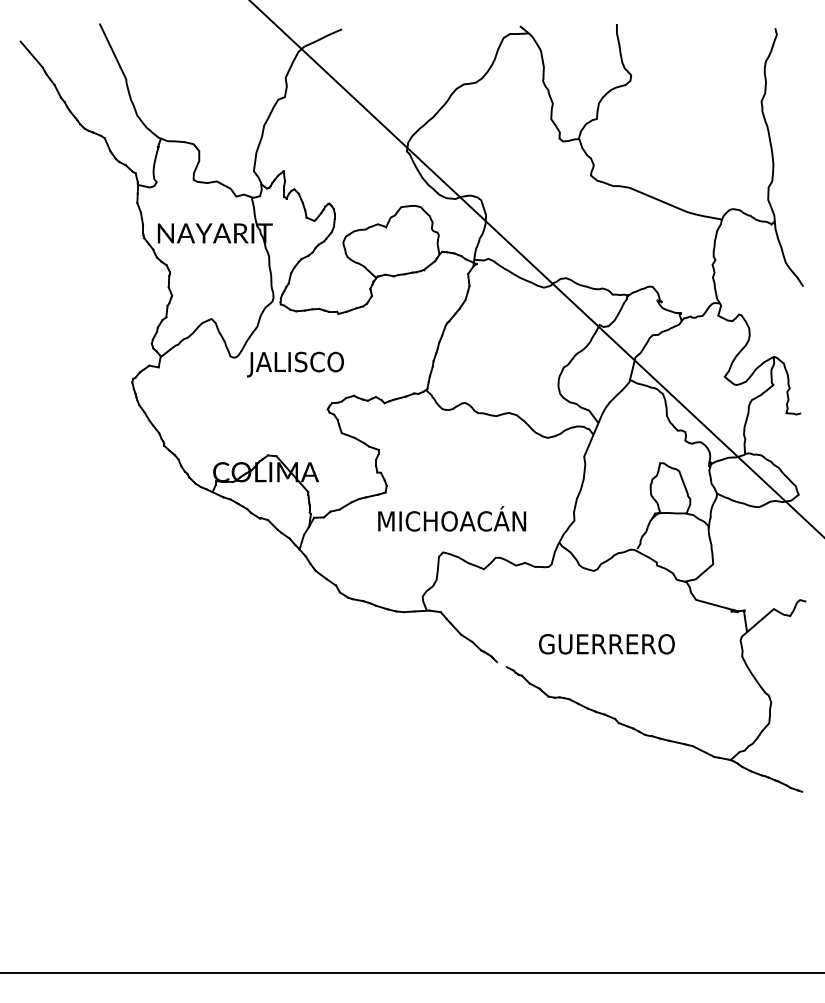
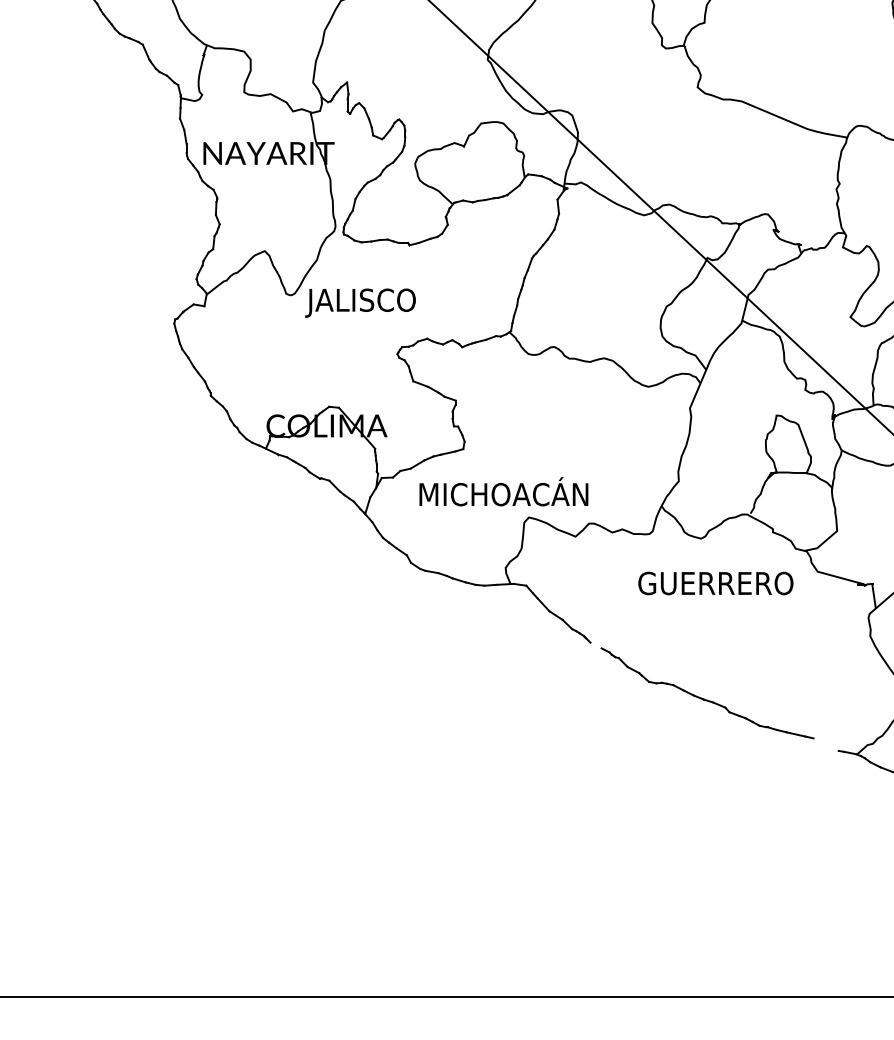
text: (452, 518) -> (504, 491), moved
text: (606, 644) -> (715, 583), moved
line: (703, 751) -> (826, 744), removed

